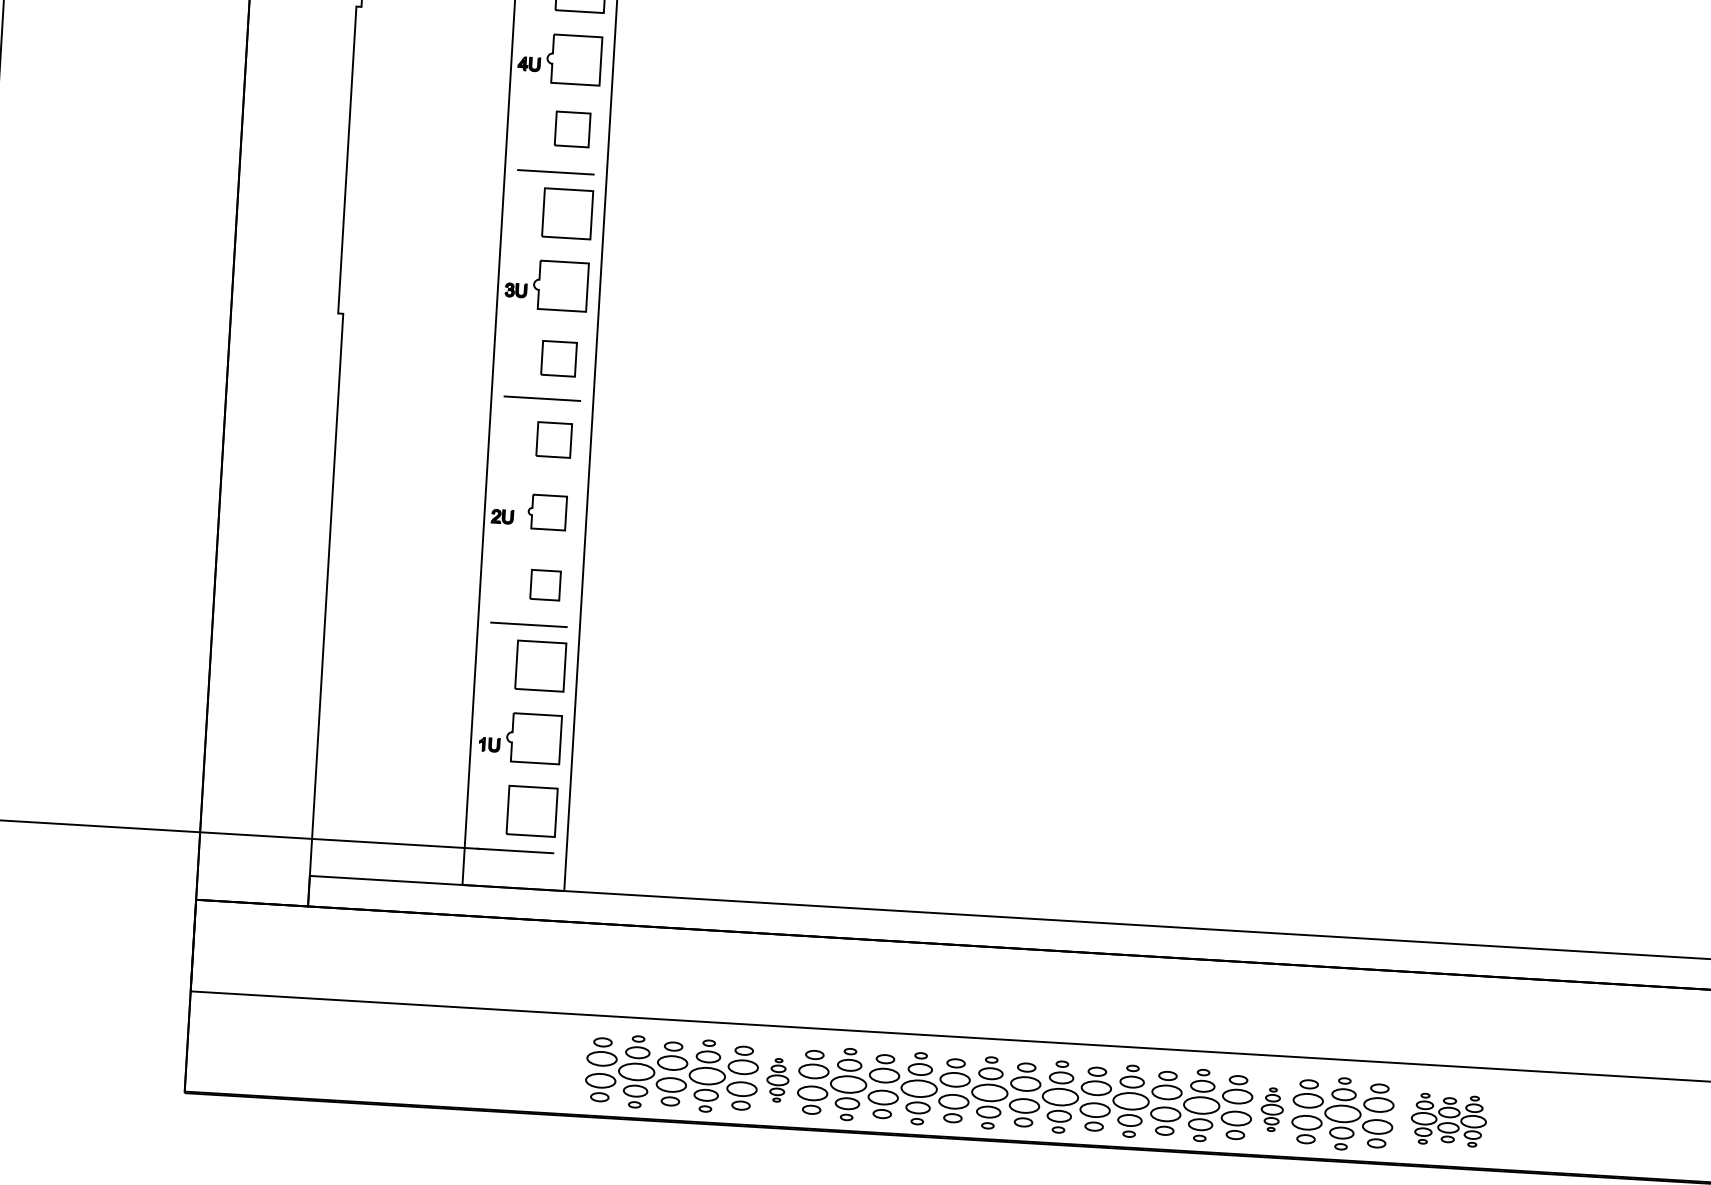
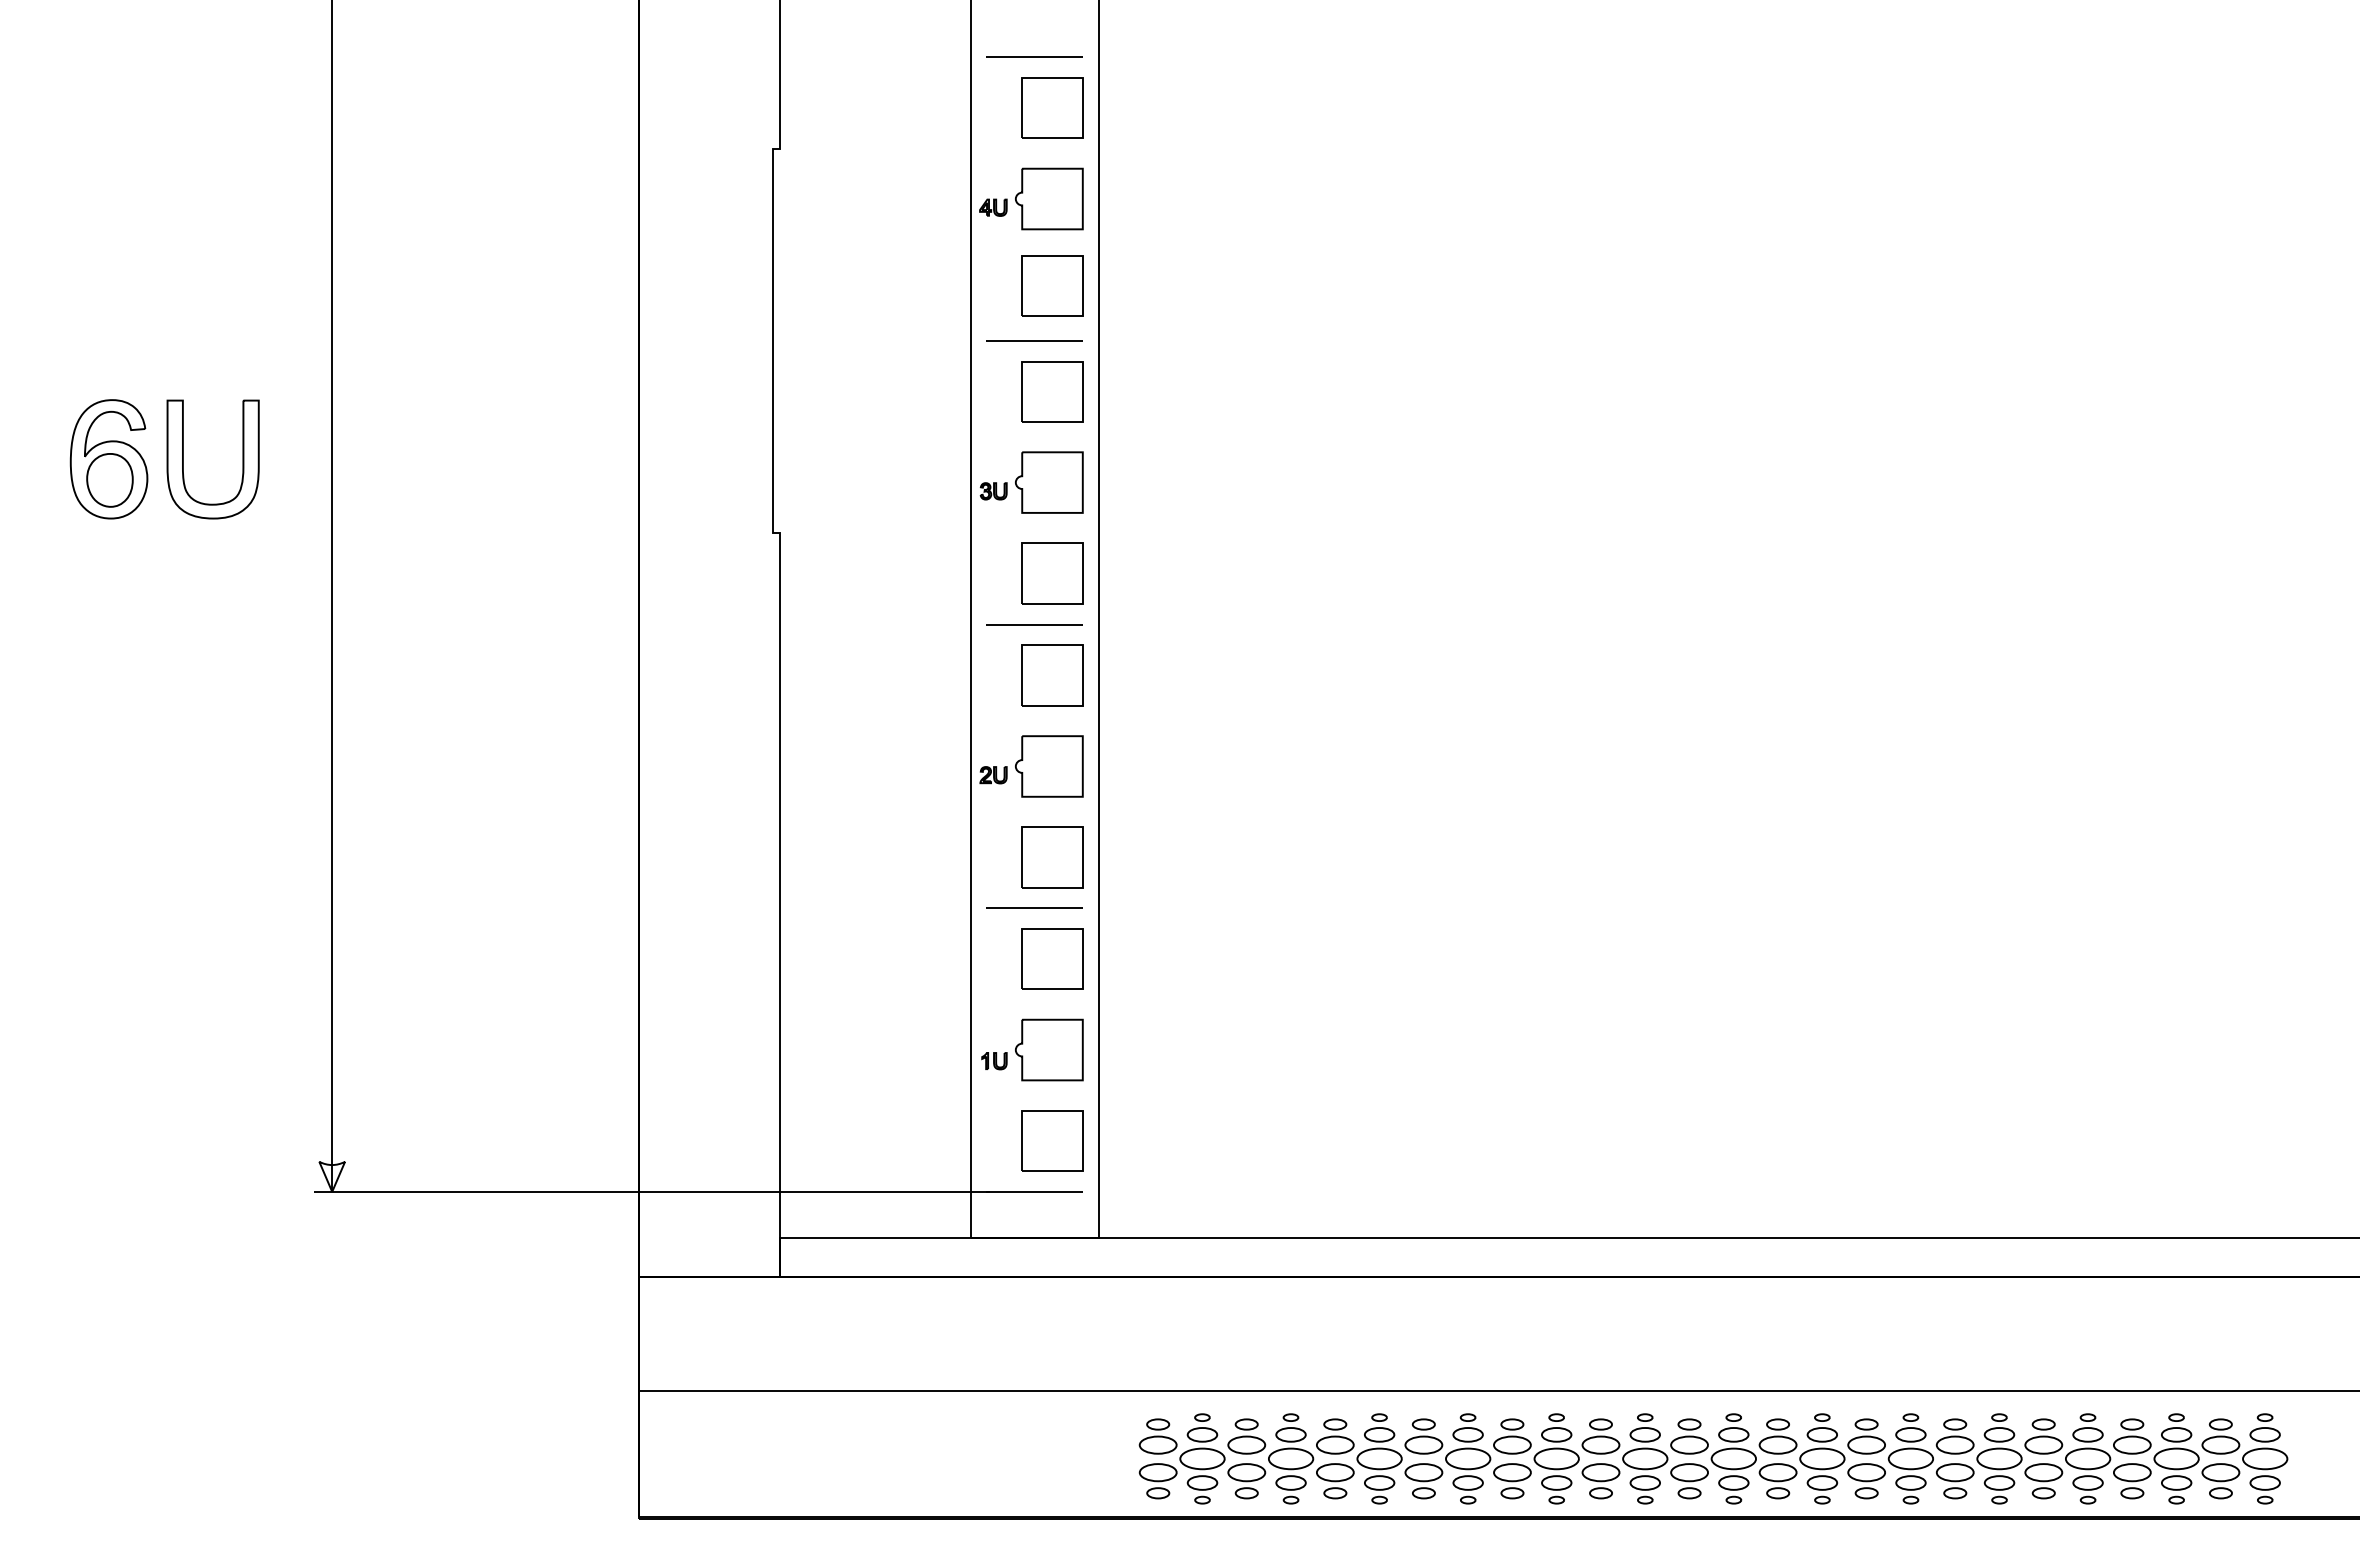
part: (572, 129) -> (1052, 285), size x1.43
part: (559, 358) -> (1052, 573), size x1.43
part: (554, 440) -> (1052, 675), size x1.43
part: (547, 512) -> (1049, 766), size x1.43
part: (545, 585) -> (1052, 857), size x1.67
part: (777, 1079) -> (1379, 1458), size x1.67
part: (1272, 1109) -> (1999, 1458), size x1.67
part: (1448, 1119) -> (2220, 1458), size x1.43

